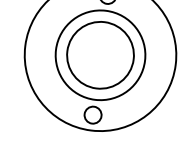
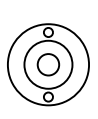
circle: (100, 54) -> (48, 64), size x0.6

